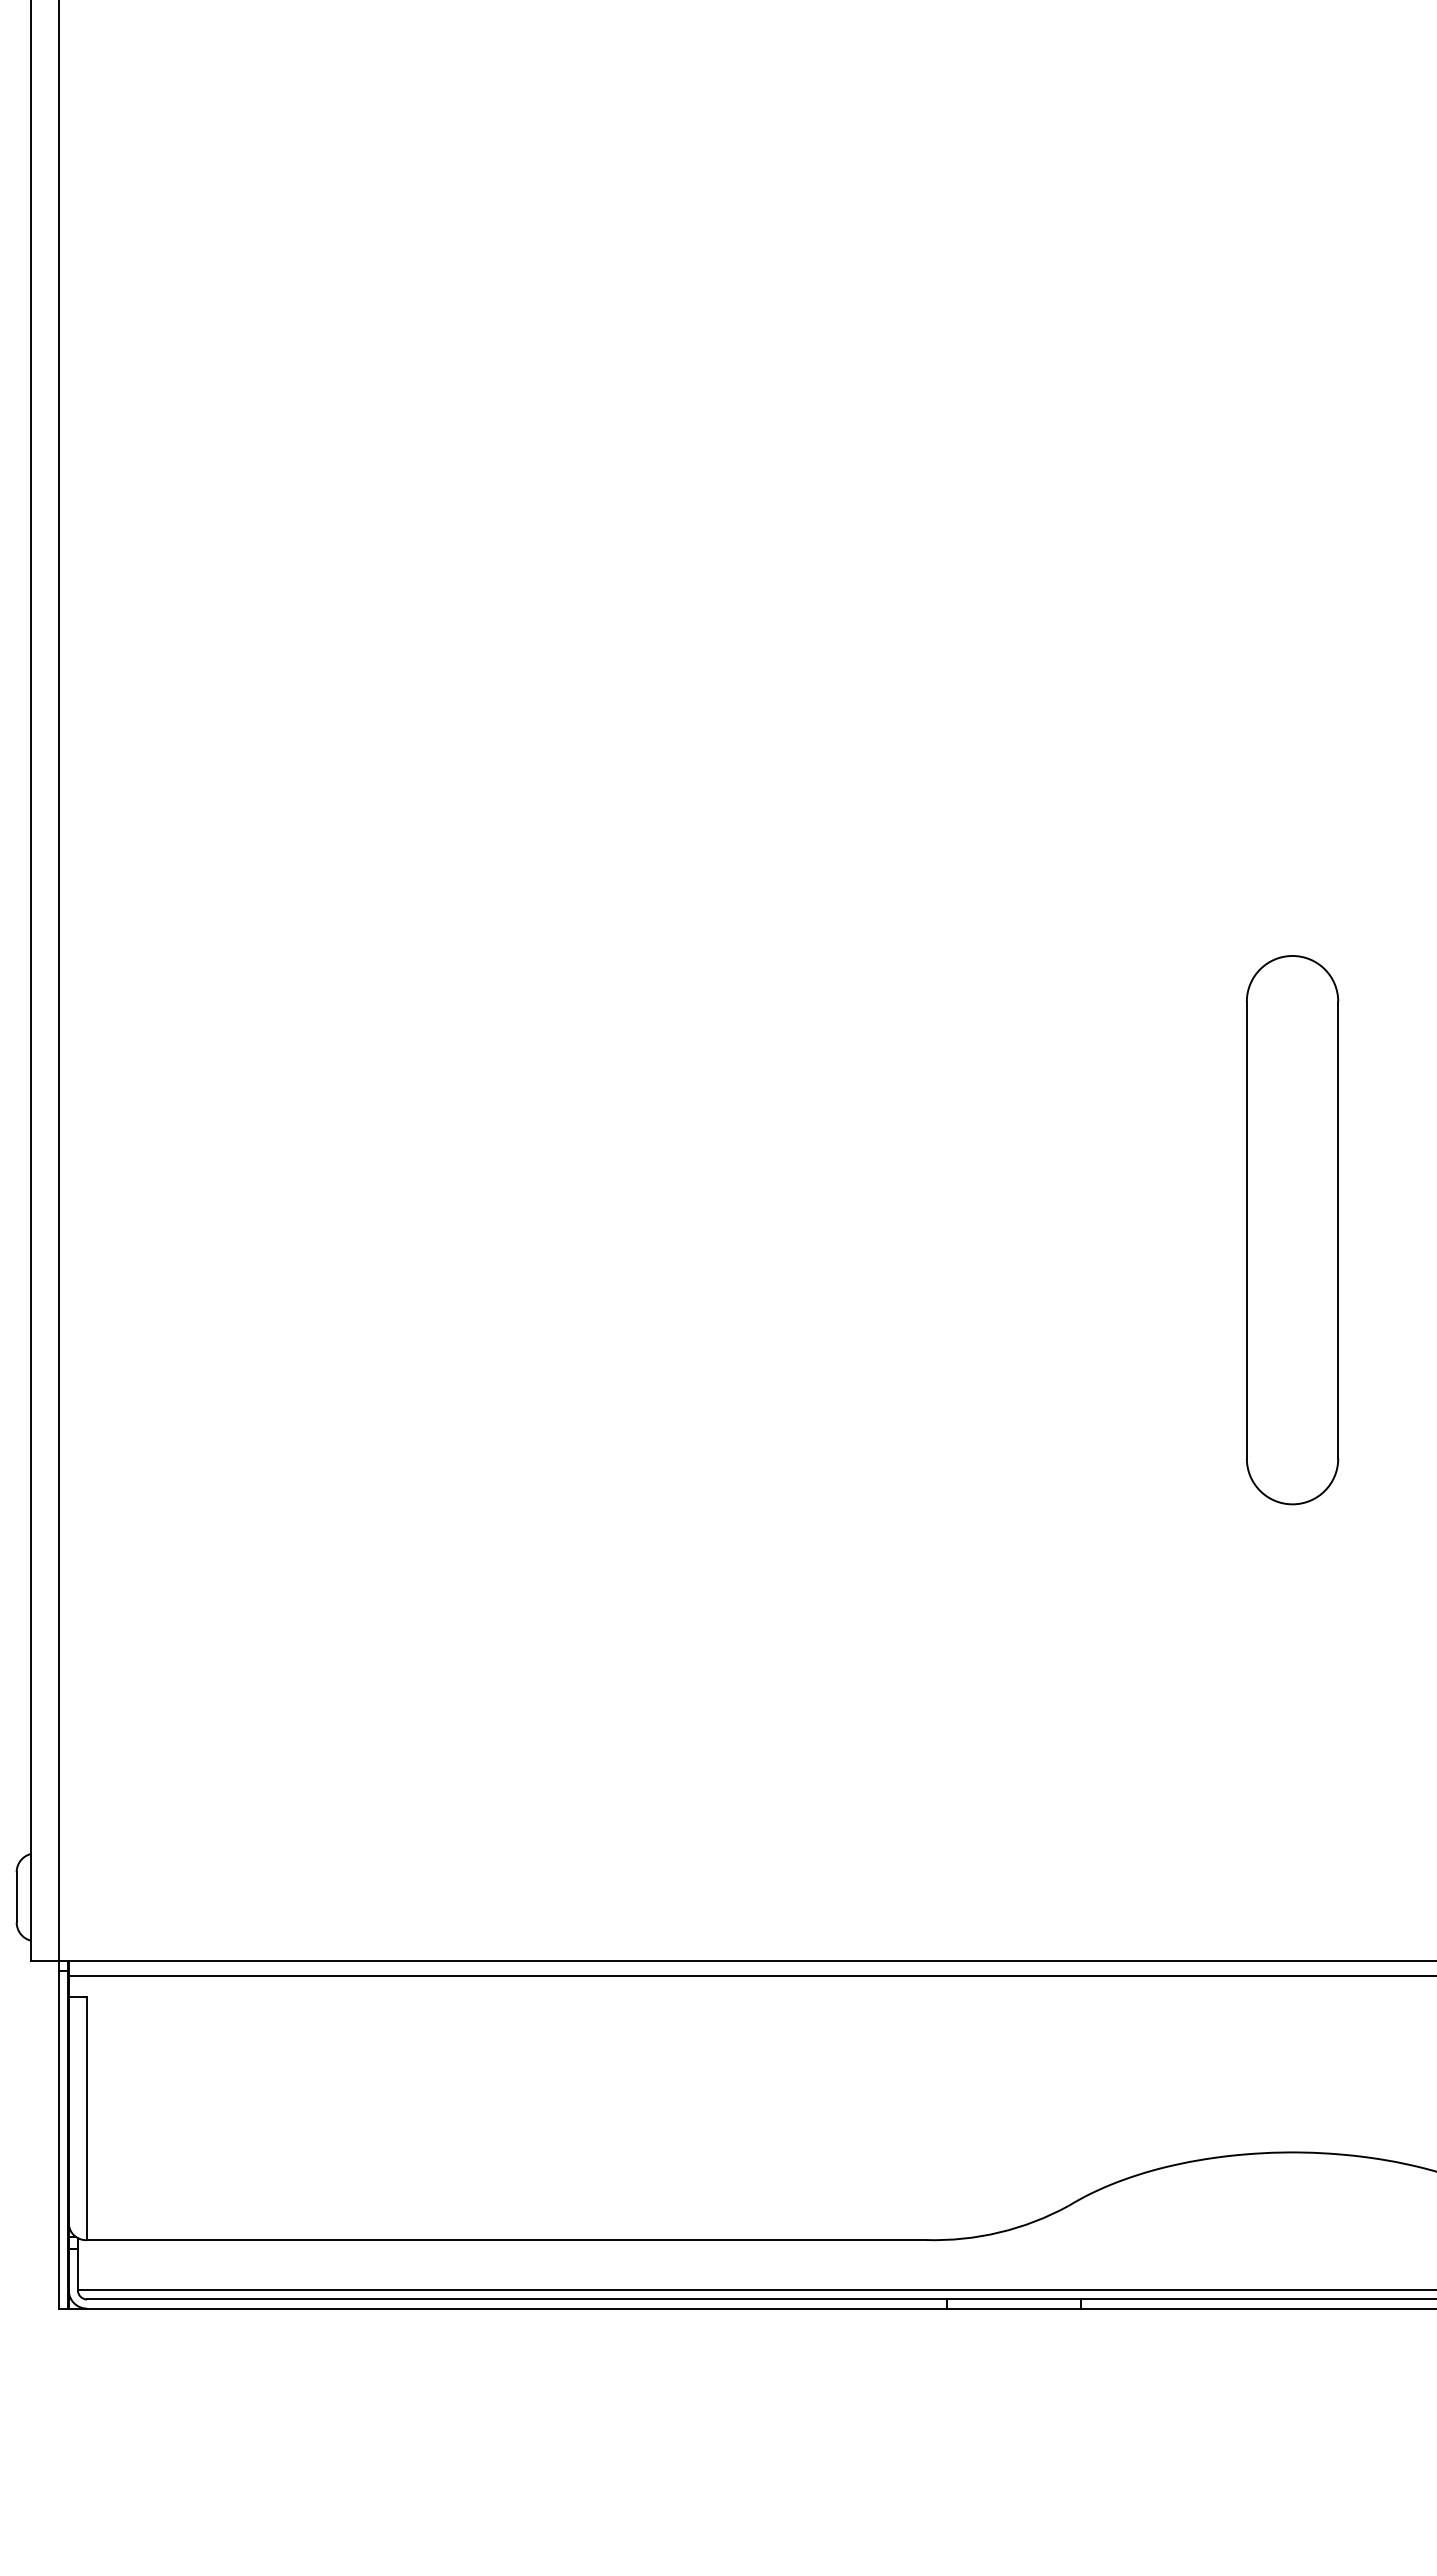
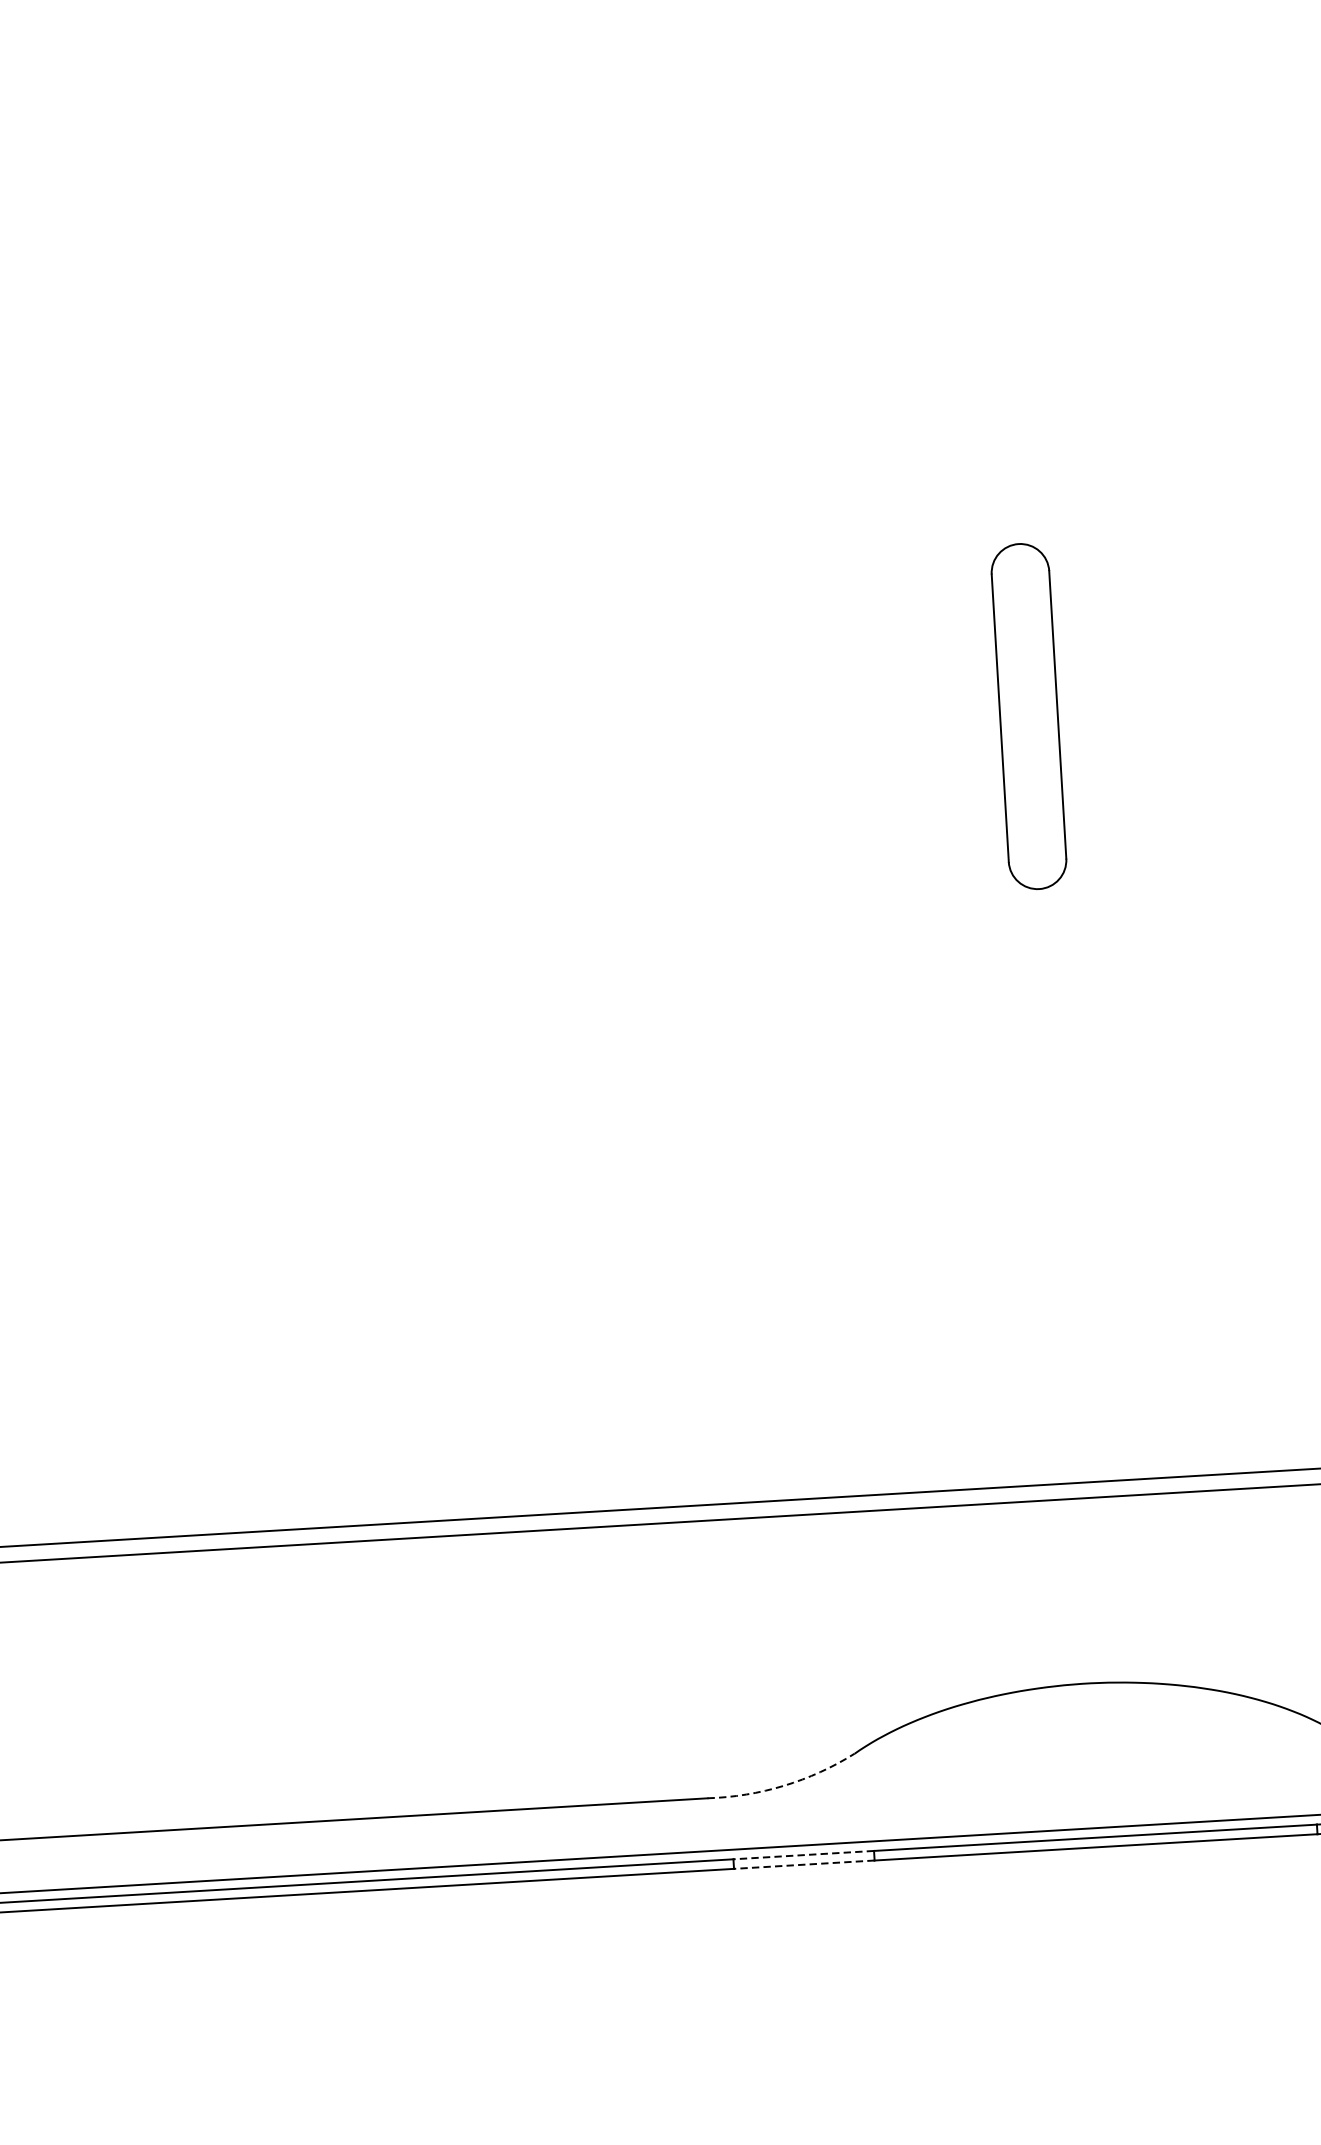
part: (1292, 1230) -> (1028, 716), size x0.6
arc: (999, 2232) -> (783, 1785), solid -> dashed
line: (1013, 2299) -> (802, 1855), solid -> dashed
line: (1013, 2308) -> (803, 1864), solid -> dashed

